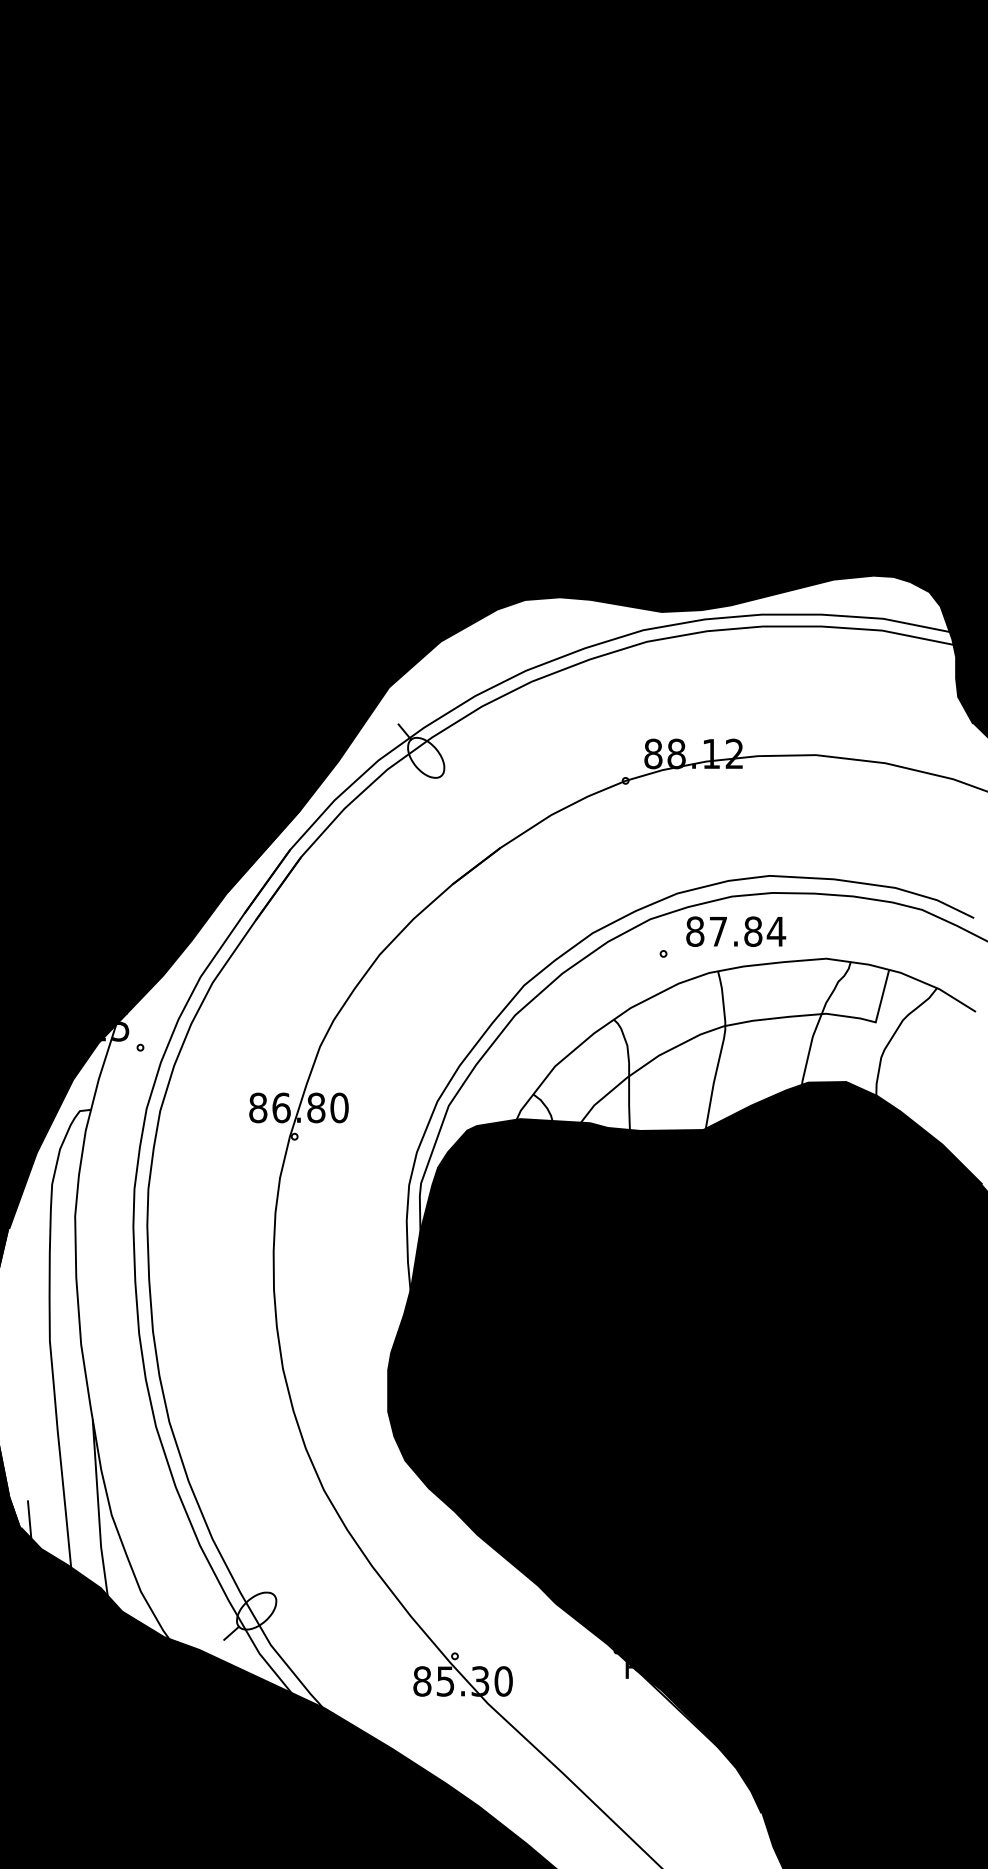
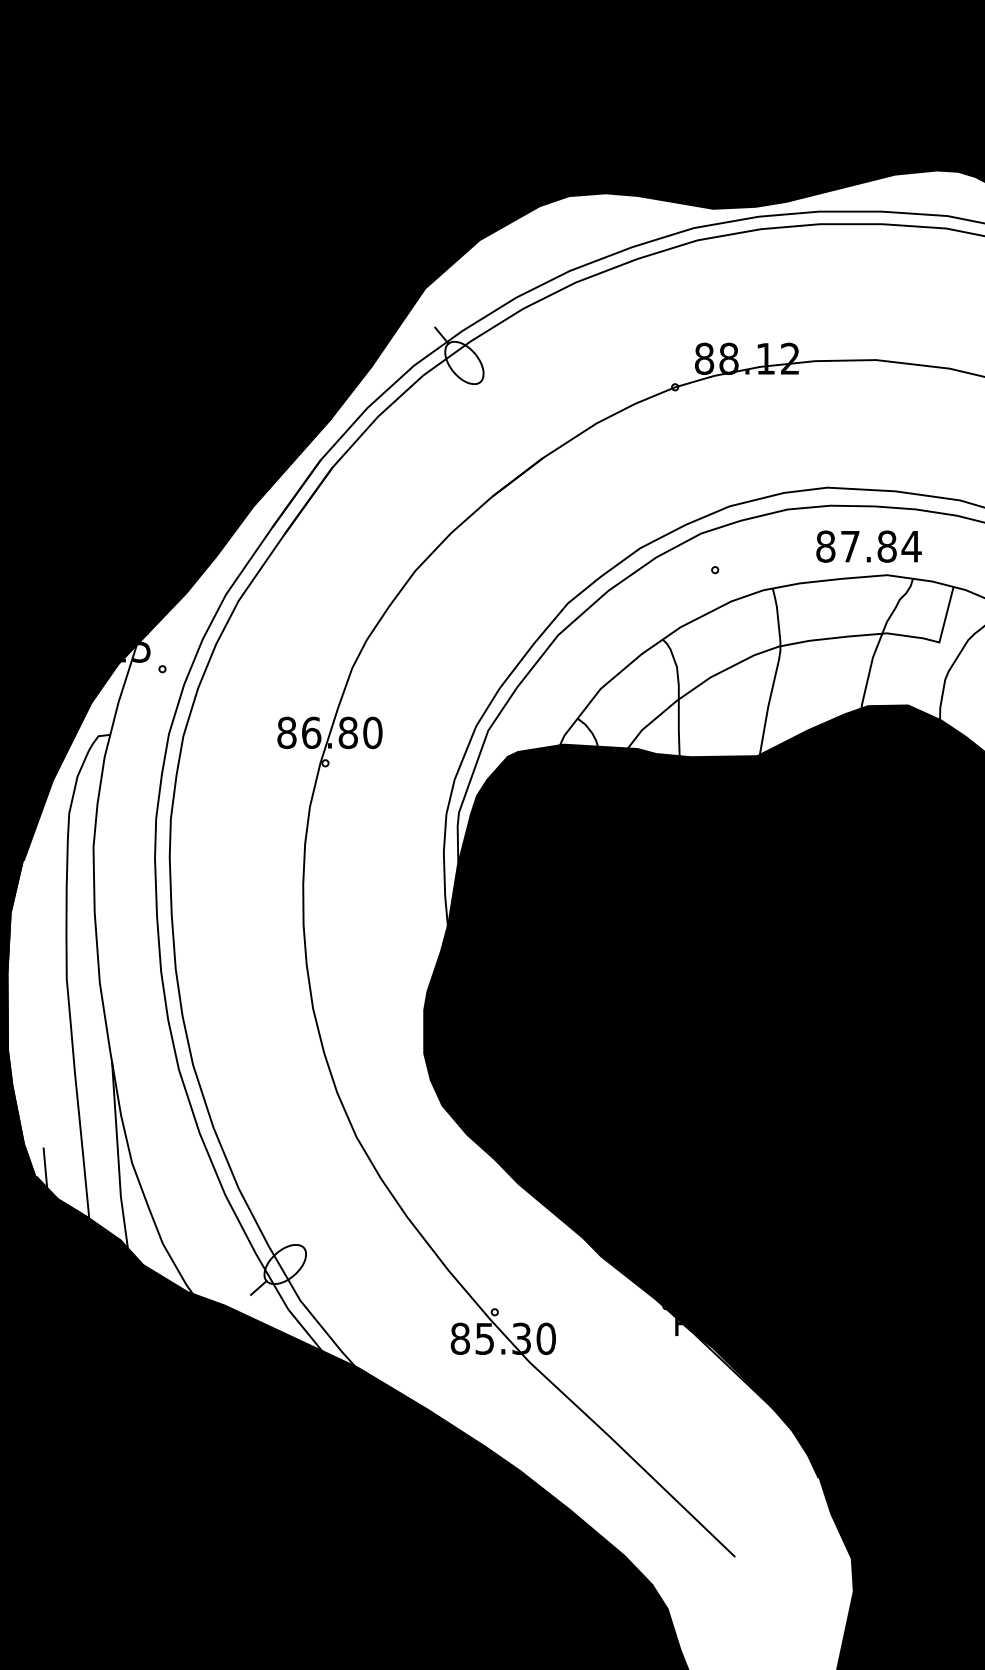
text: (736, 931) -> (869, 546), moved

